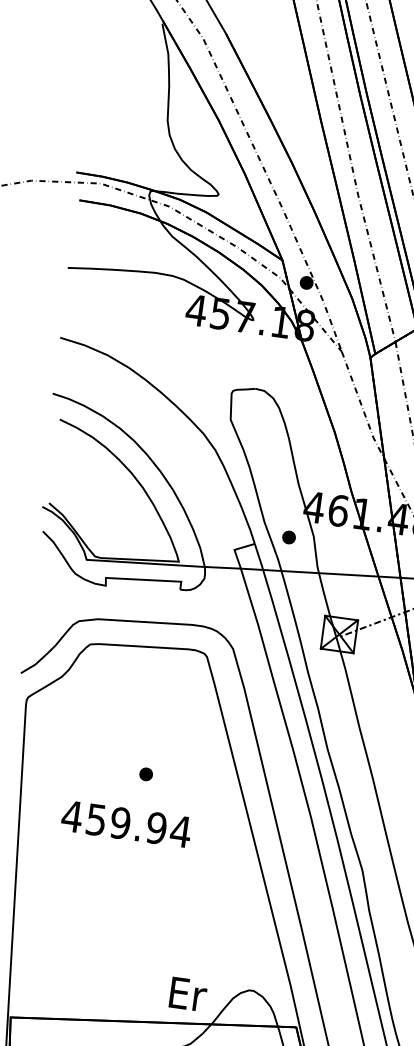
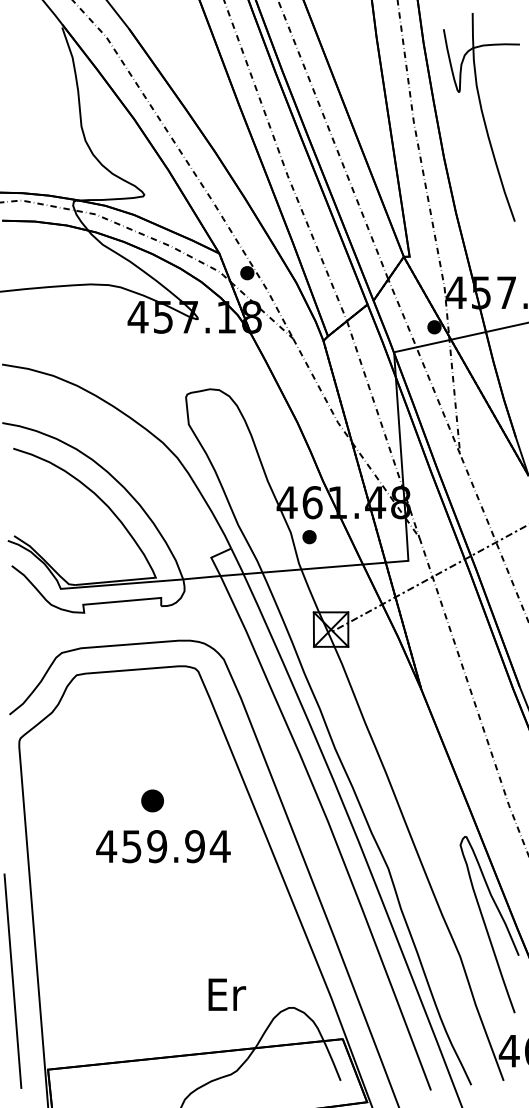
part: (288, 537) -> (309, 537), moved
part: (146, 774) -> (152, 800), size x1.6
text: (126, 823) -> (163, 846), moved
text: (188, 994) -> (227, 994), moved

